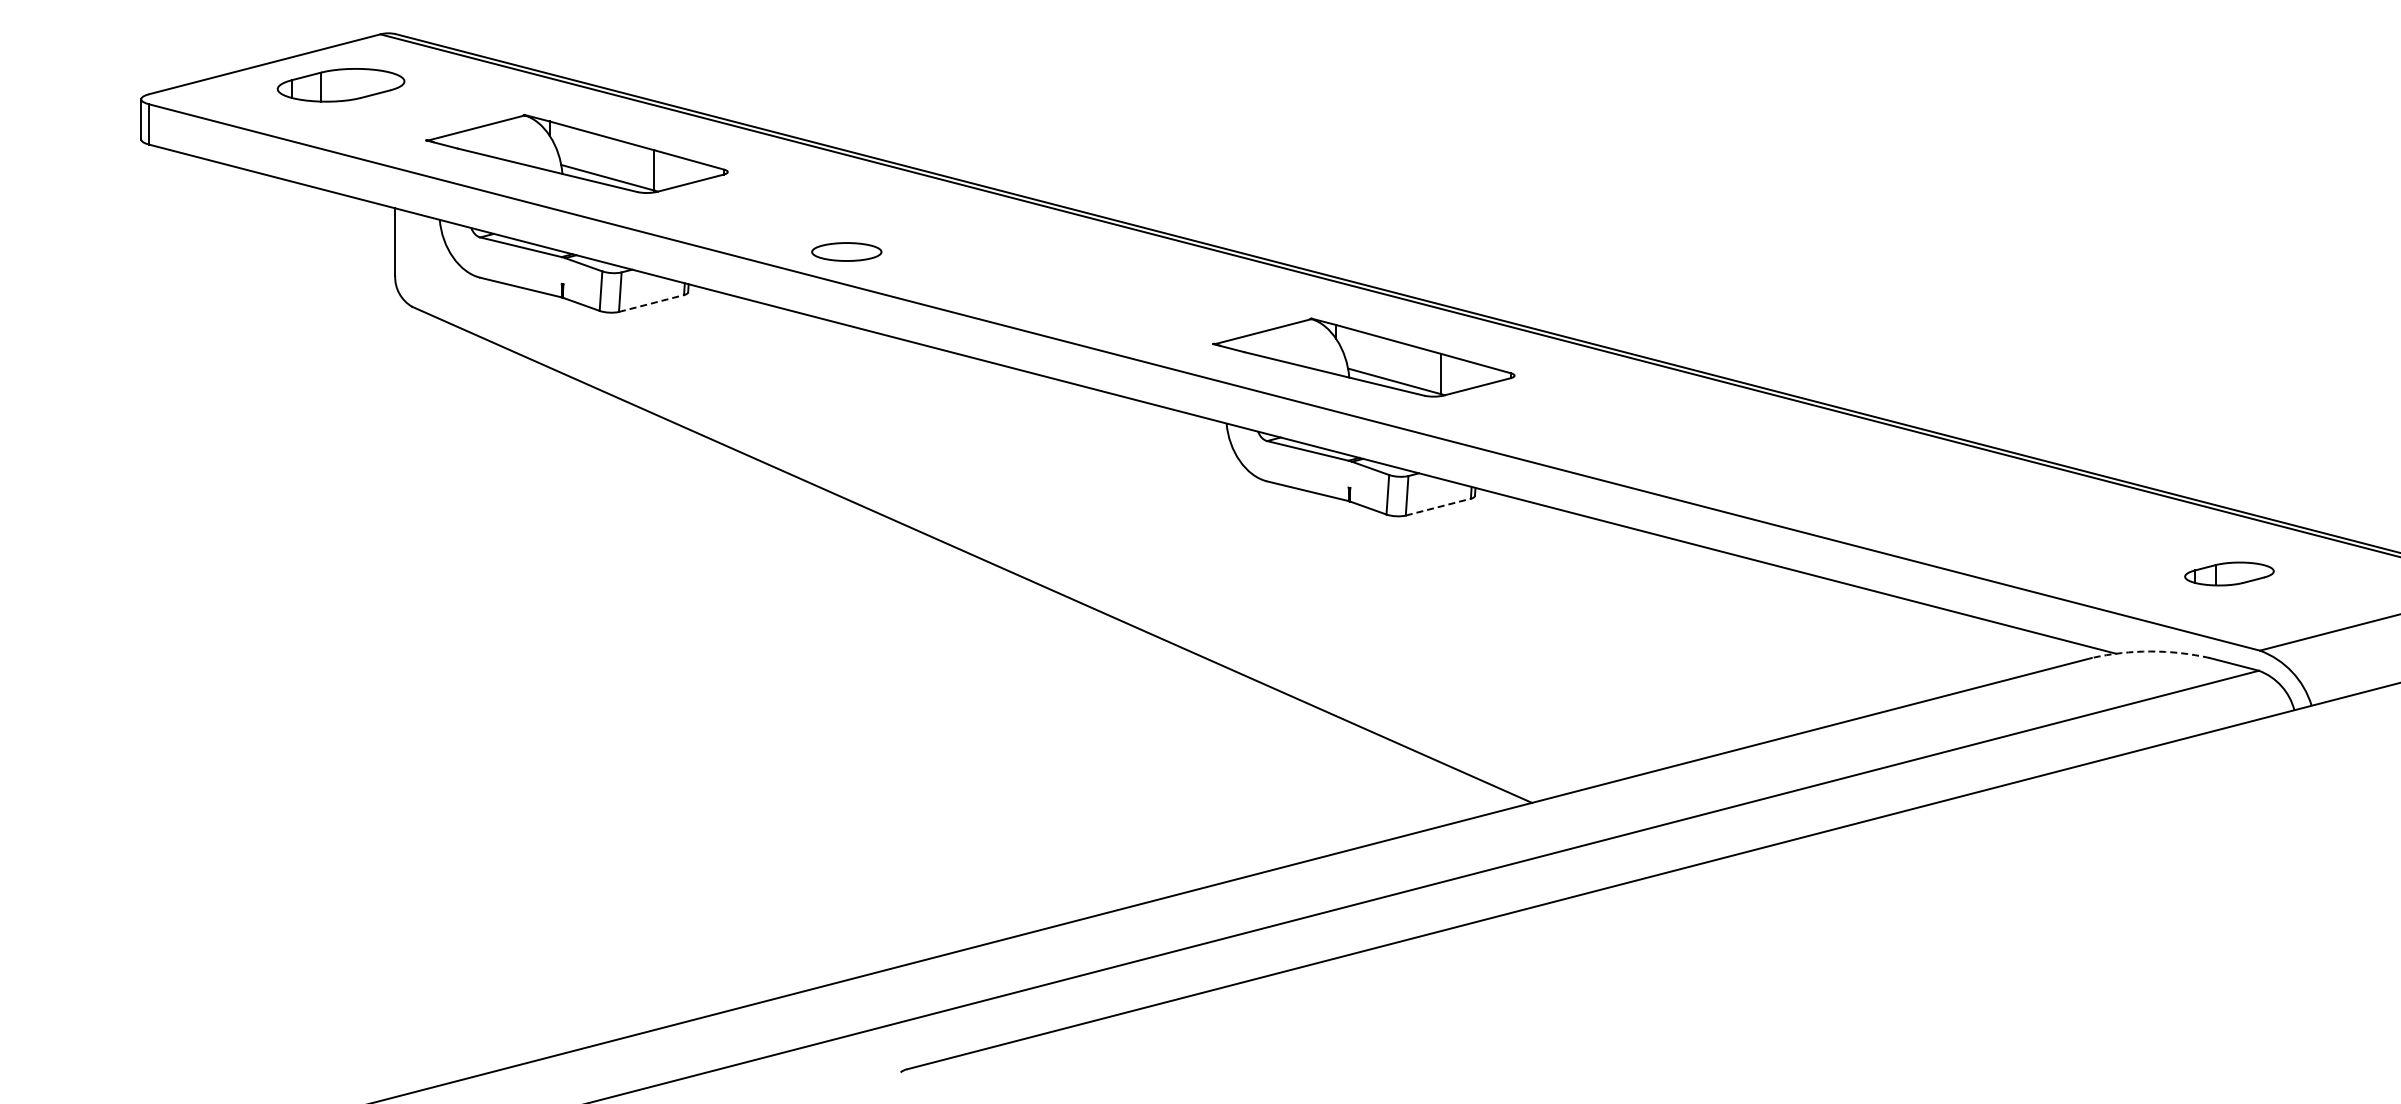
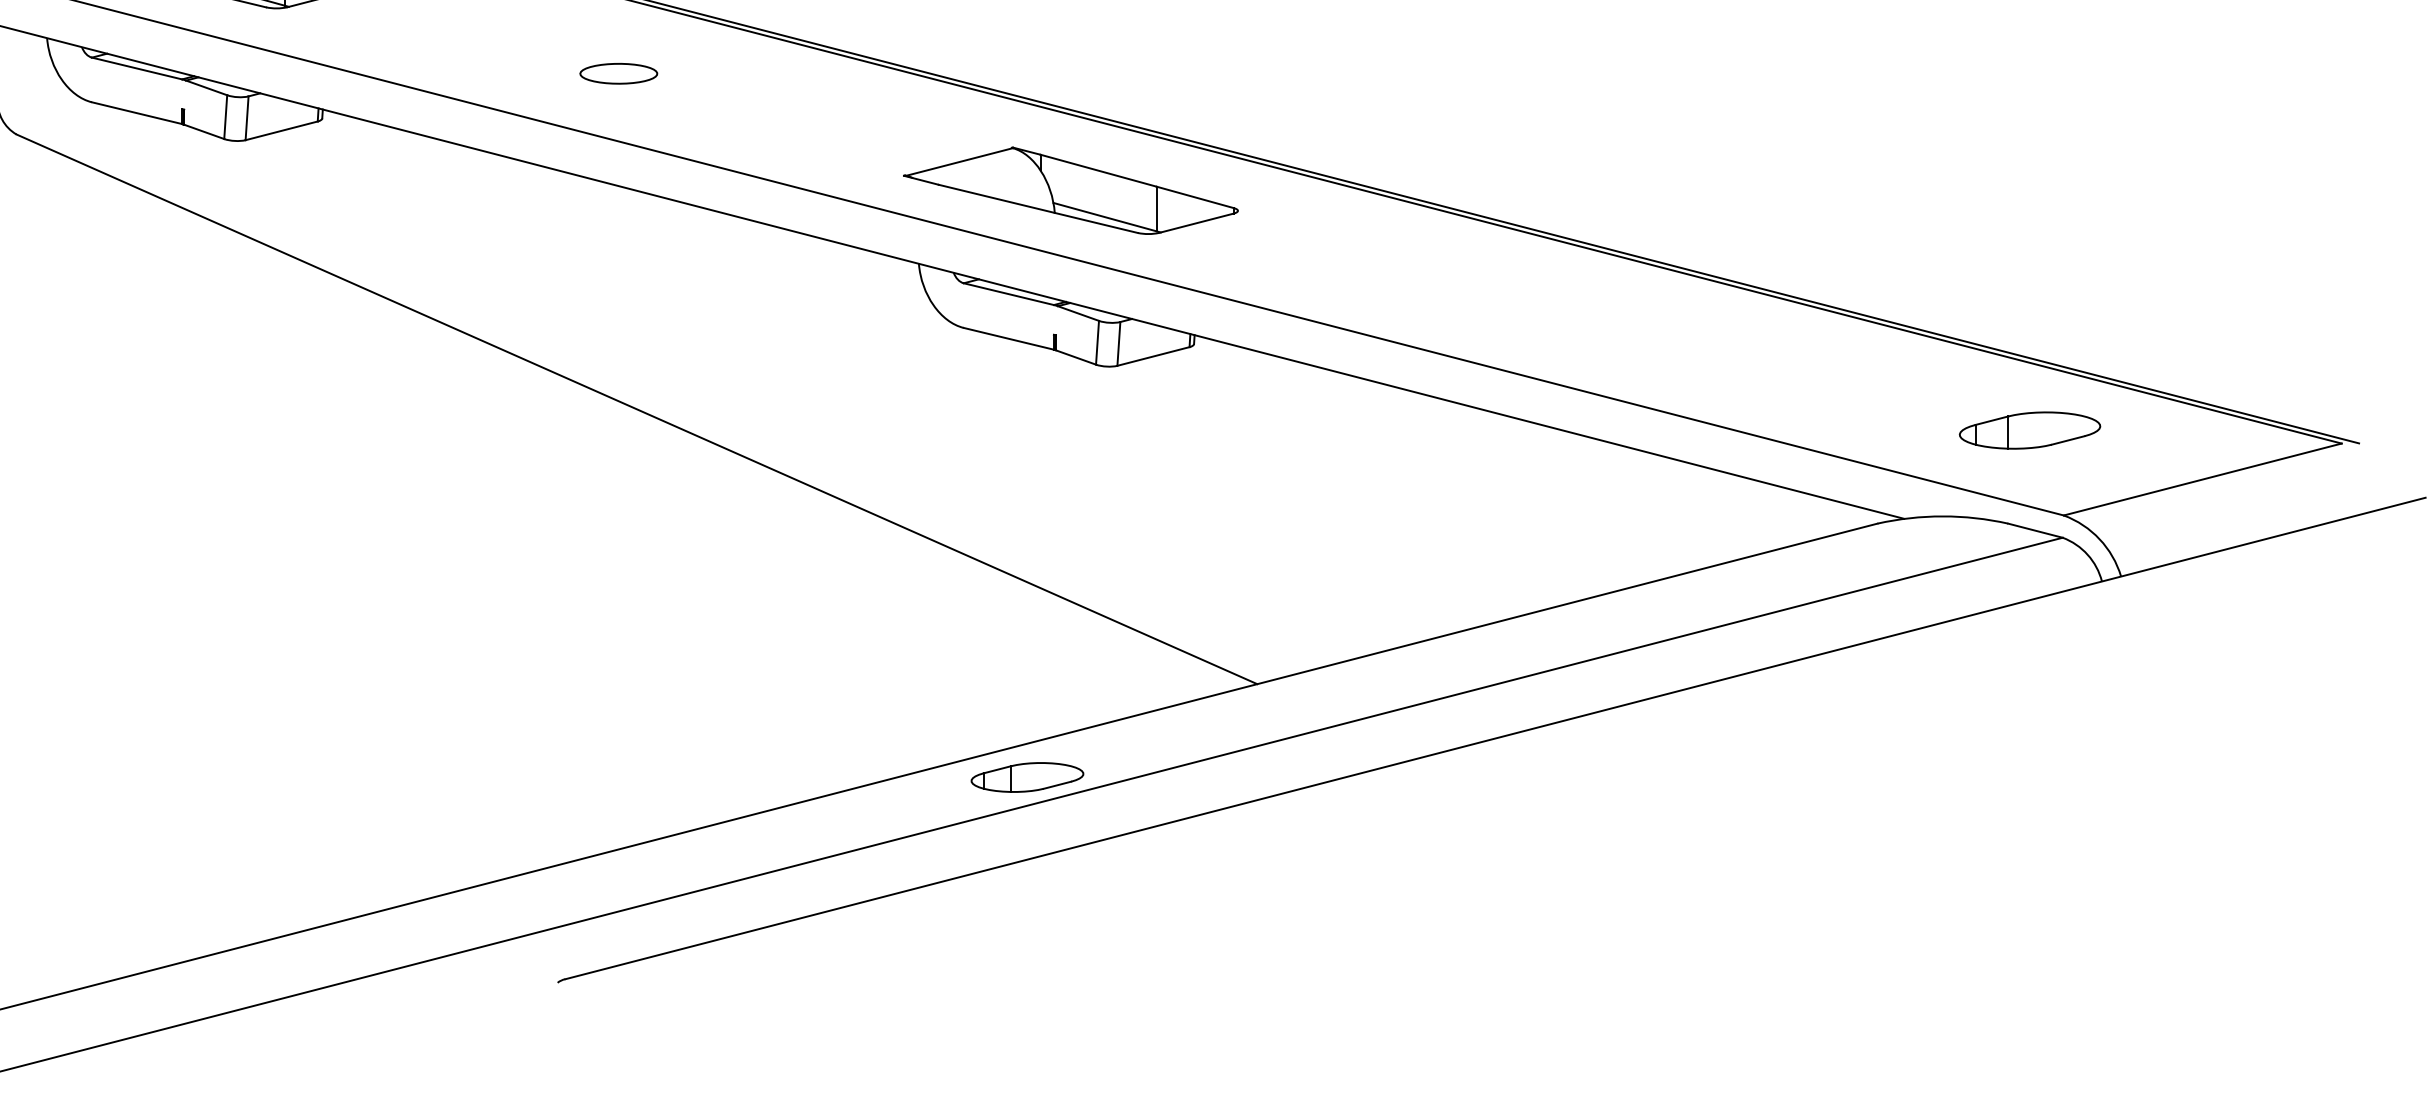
part: (846, 251) -> (618, 73), moved
line: (651, 303) -> (281, 130), dashed -> solid
line: (1438, 507) -> (1153, 356), dashed -> solid
part: (2229, 573) -> (2030, 429), size x1.43
arc: (2150, 651) -> (1942, 516), dashed -> solid
part: (1324, 887) -> (1027, 777), added

